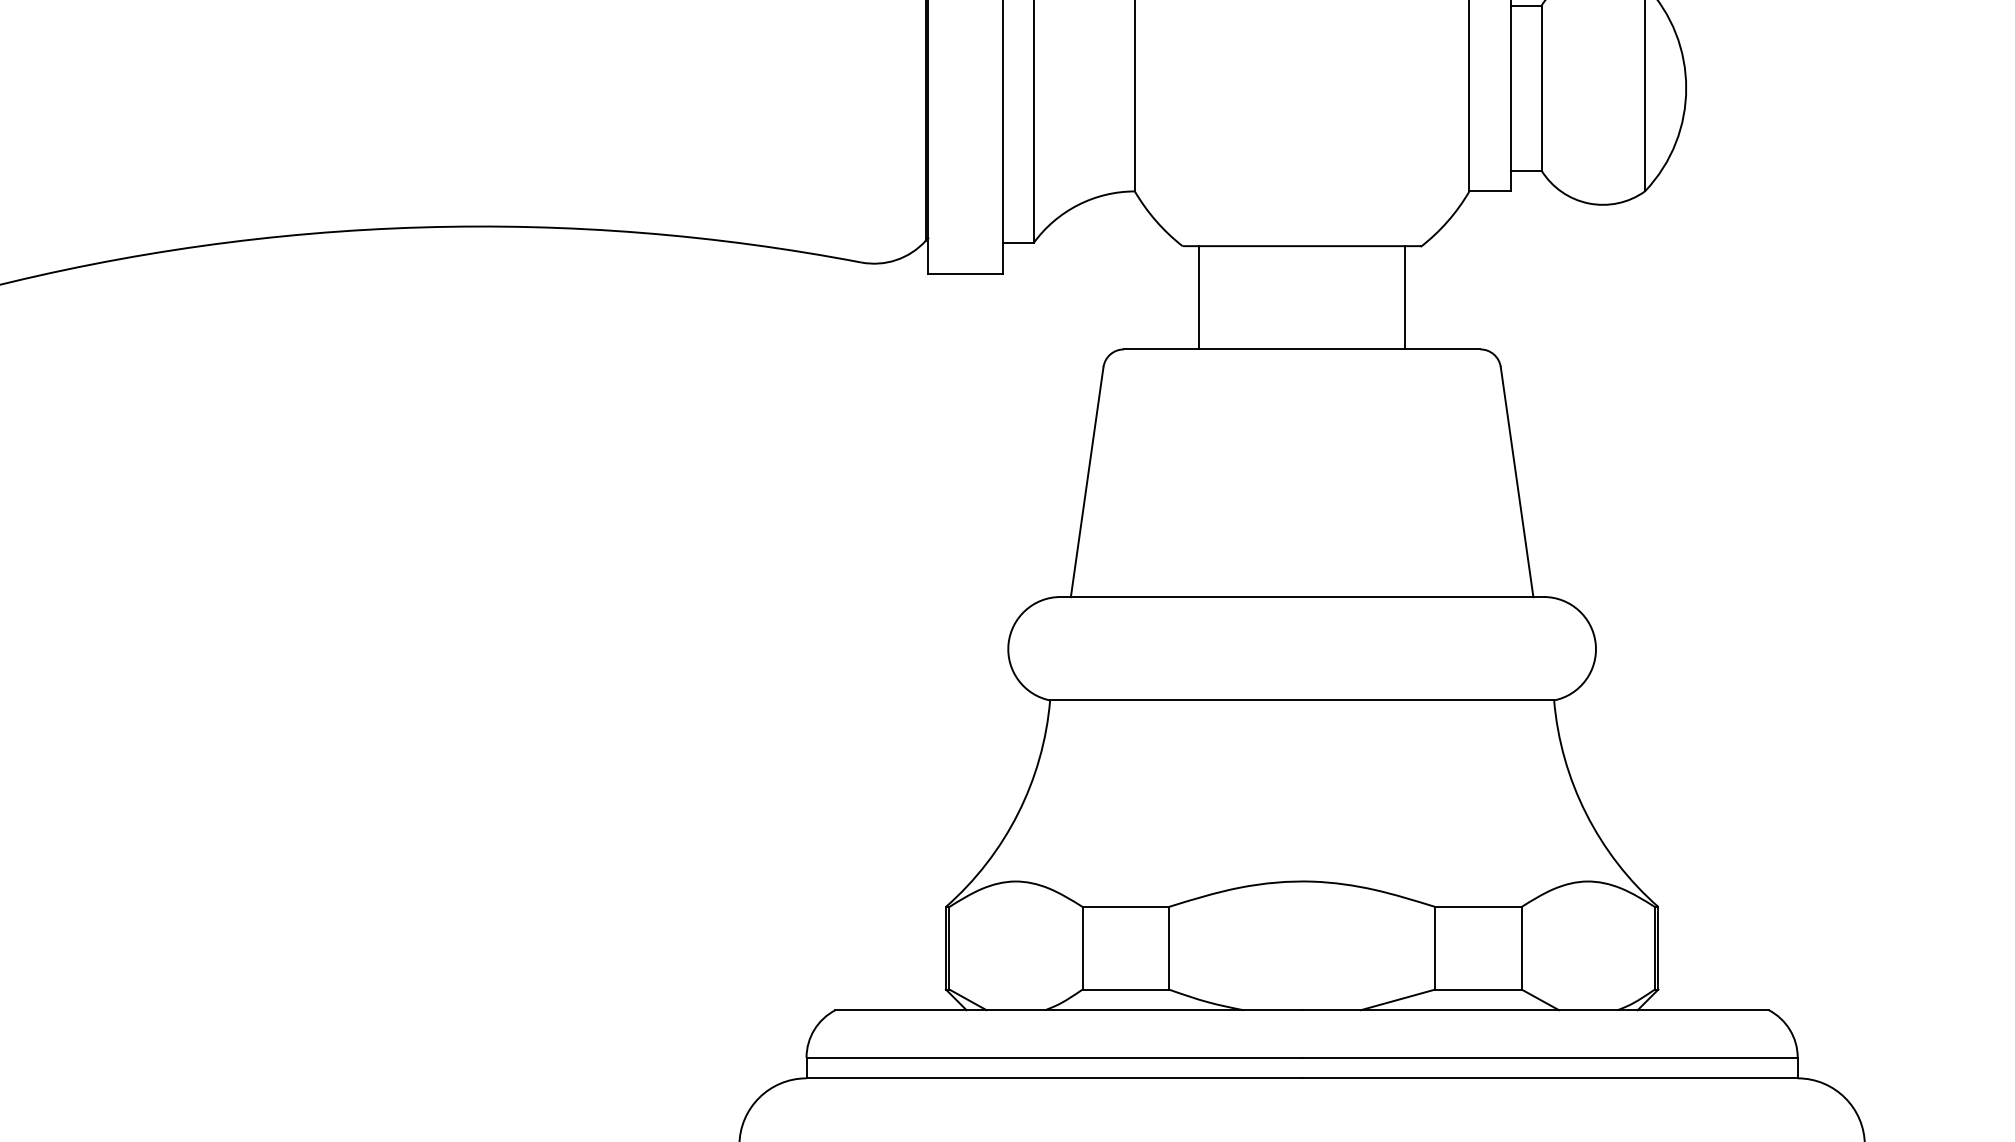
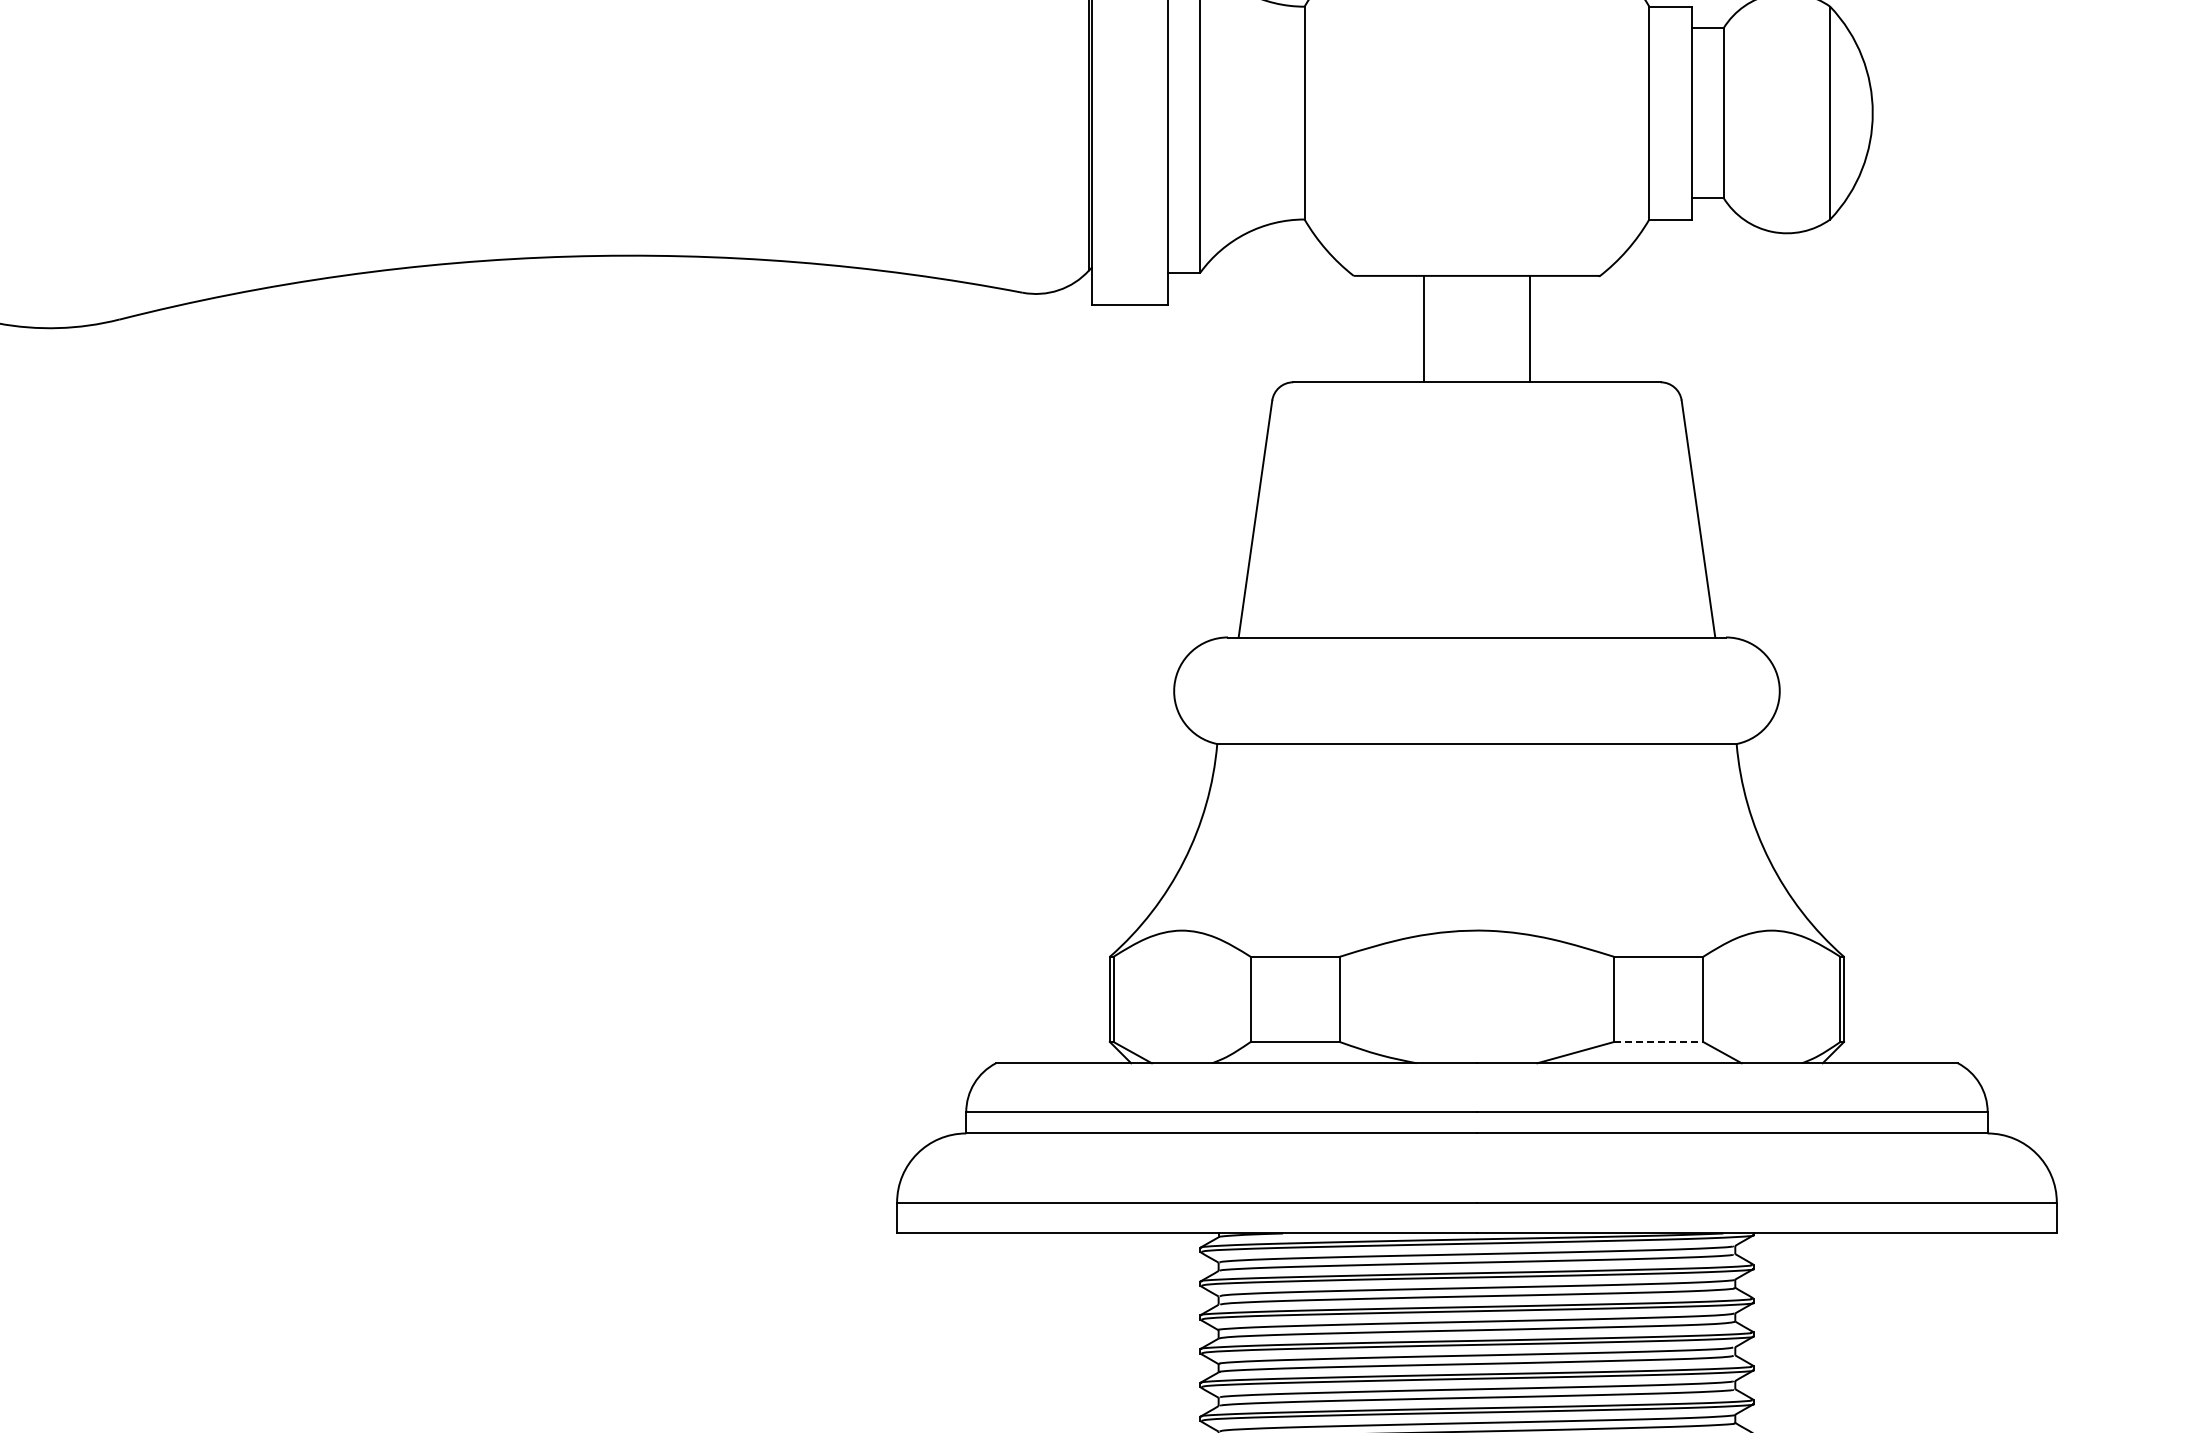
line: (1198, 297) -> (1423, 328), moved
line: (1405, 297) -> (1530, 328), moved
line: (1479, 989) -> (1659, 1041), solid -> dashed

